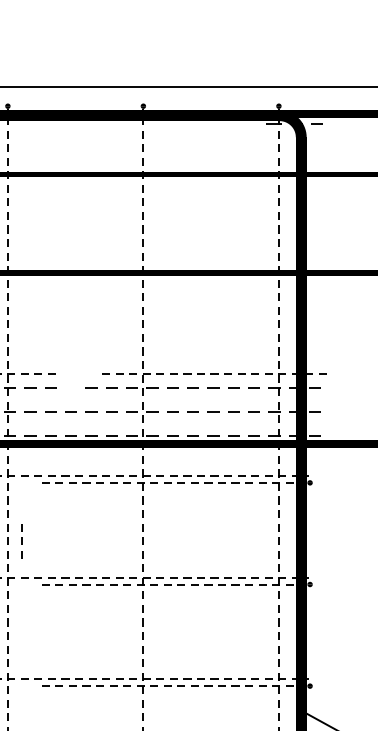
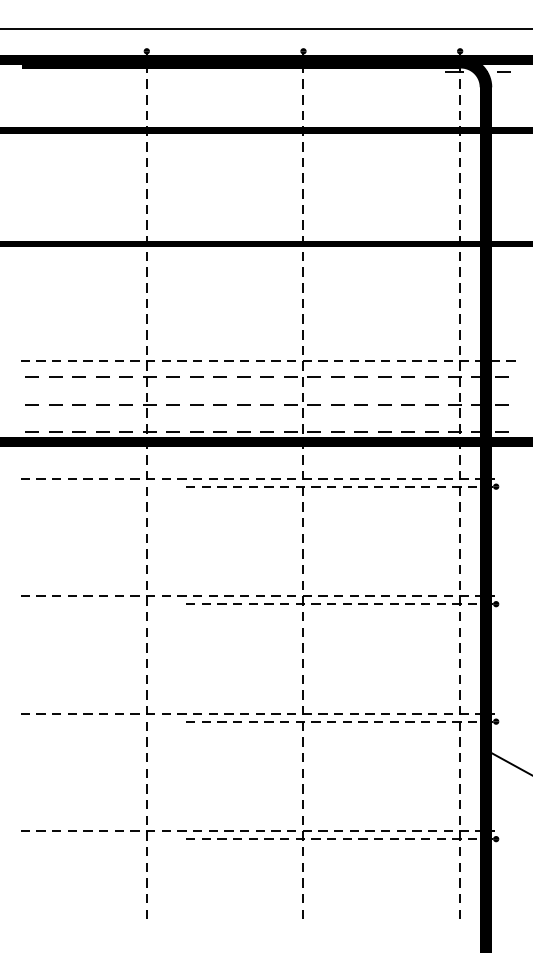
line: (78, 373) -> (228, 360), added
line: (70, 387) -> (219, 376), added
line: (21, 540) -> (162, 553), removed

